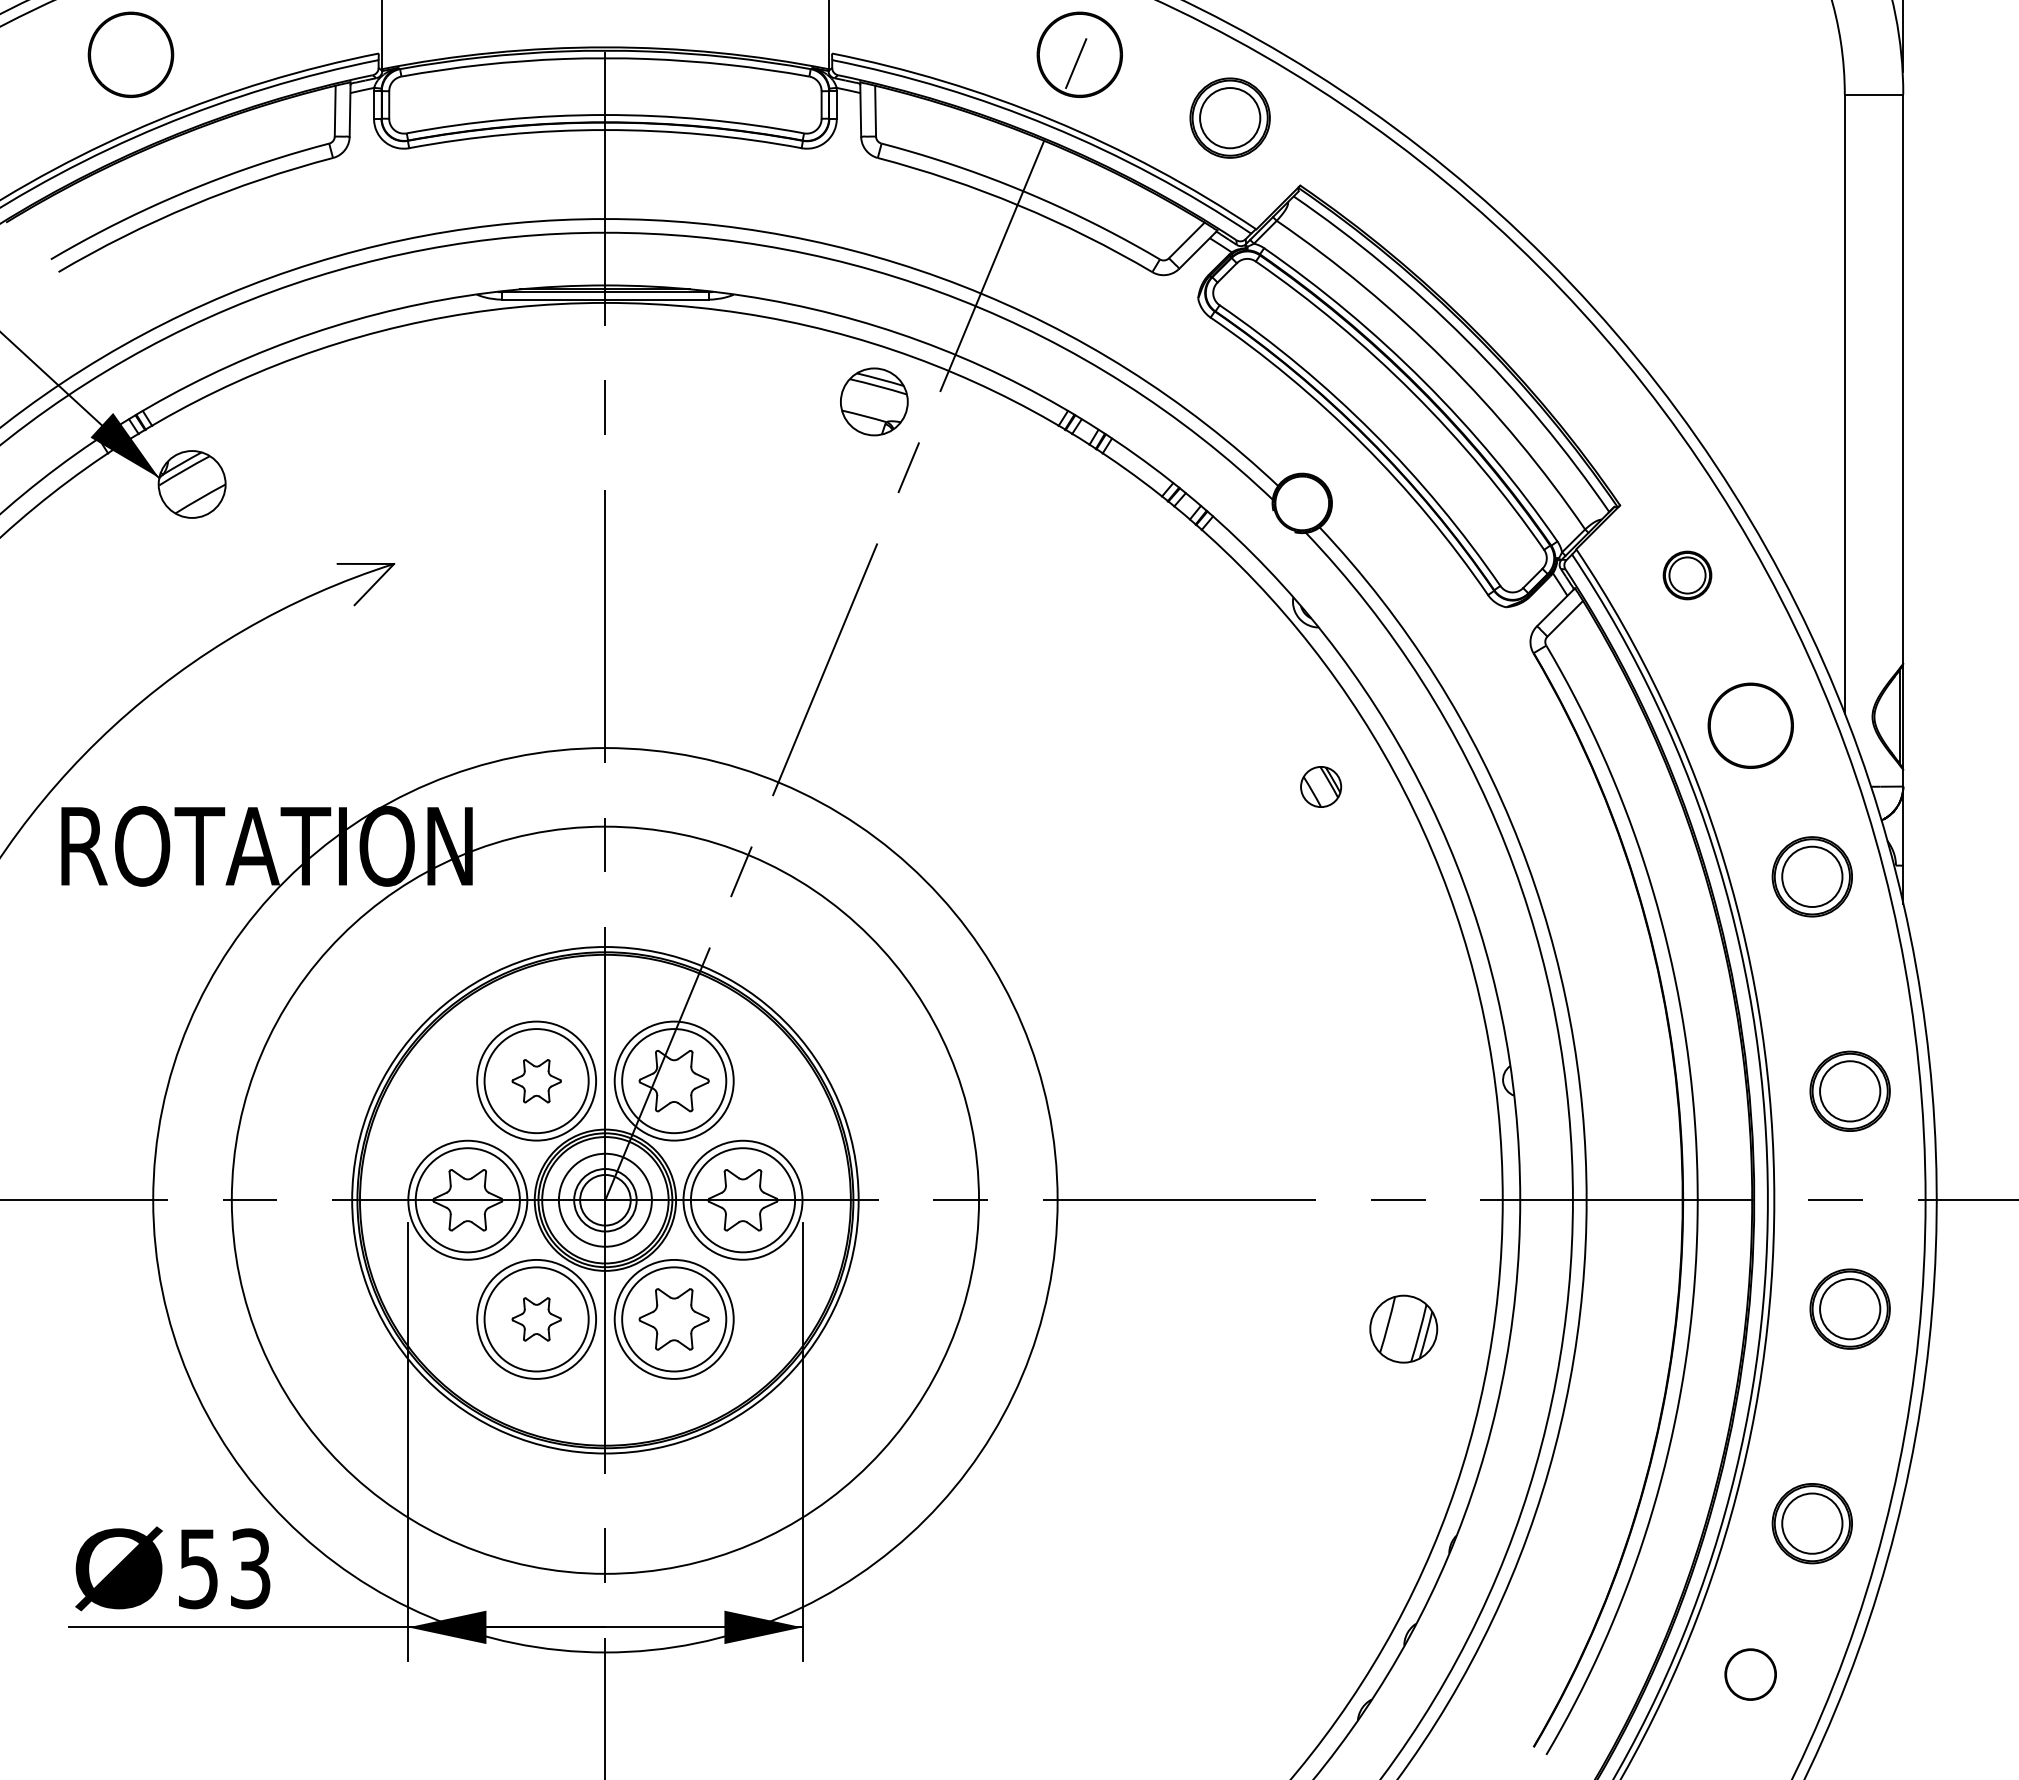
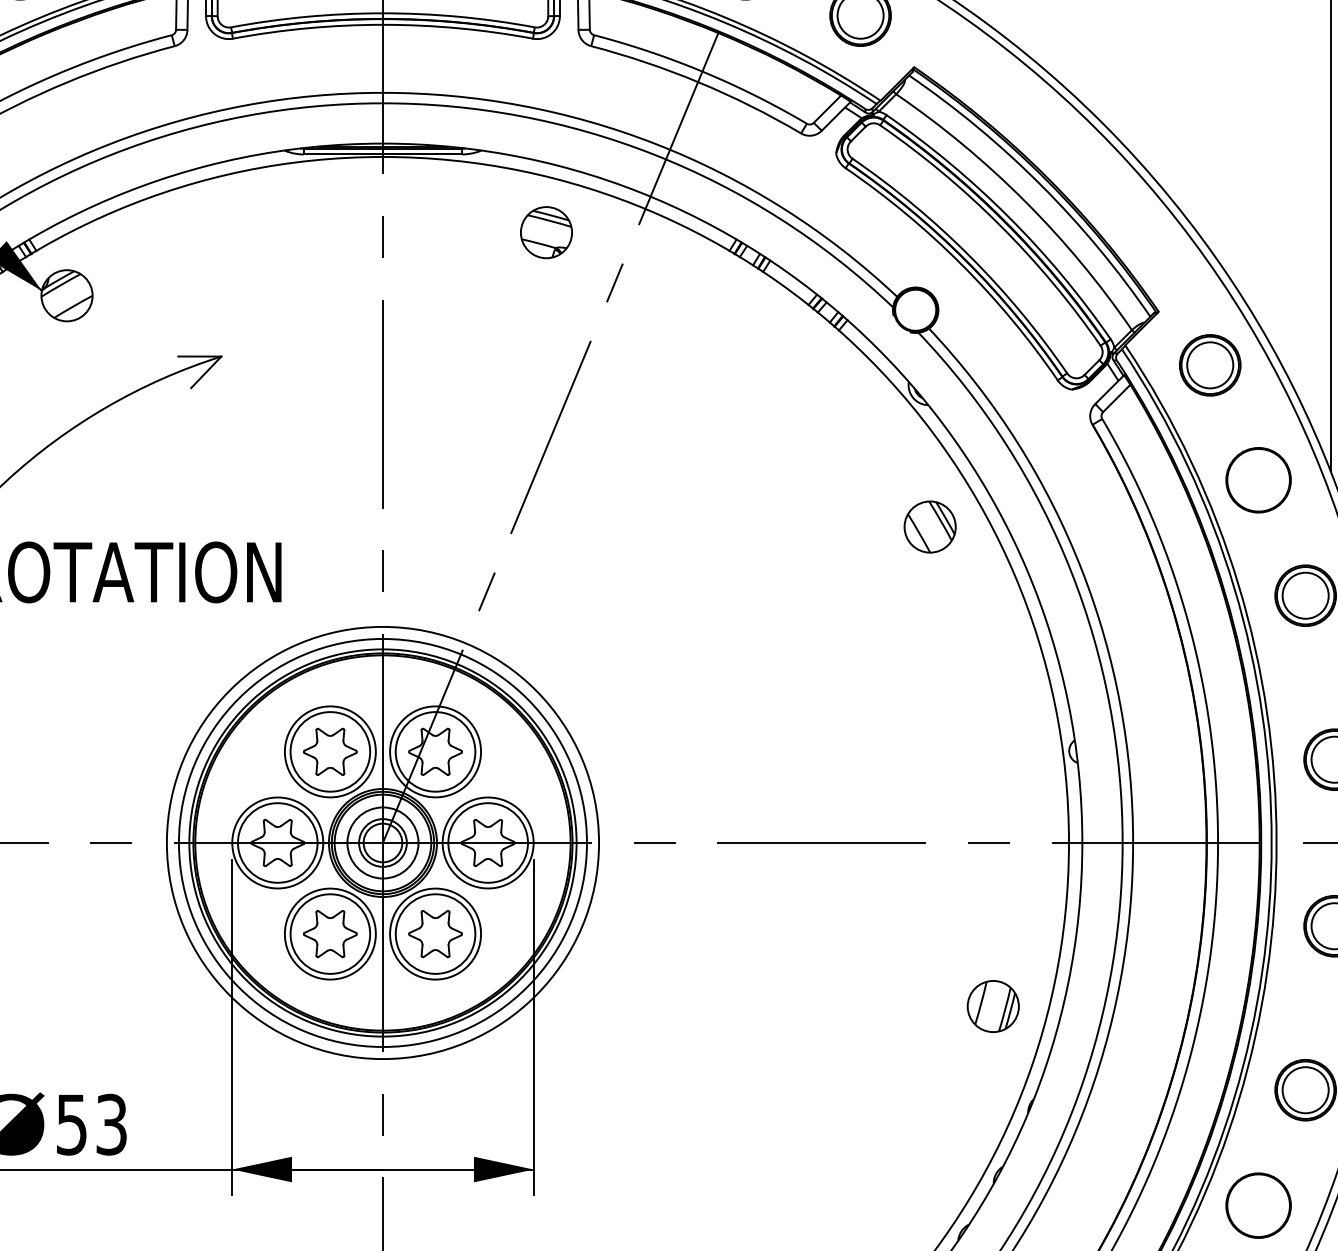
part: (874, 401) -> (546, 232), moved
part: (1687, 575) -> (1210, 365), size x1.67
part: (1320, 786) -> (929, 526), size x1.67
part: (536, 1081) -> (330, 752), size x1.43
circle: (605, 1199) -> (383, 842), size x0.62
circle: (605, 1200) -> (383, 843), size x0.71
part: (536, 1319) -> (330, 934), size x1.43
part: (1403, 1328) -> (993, 1006), moved
part: (1750, 1674) -> (1258, 1205), size x1.67

